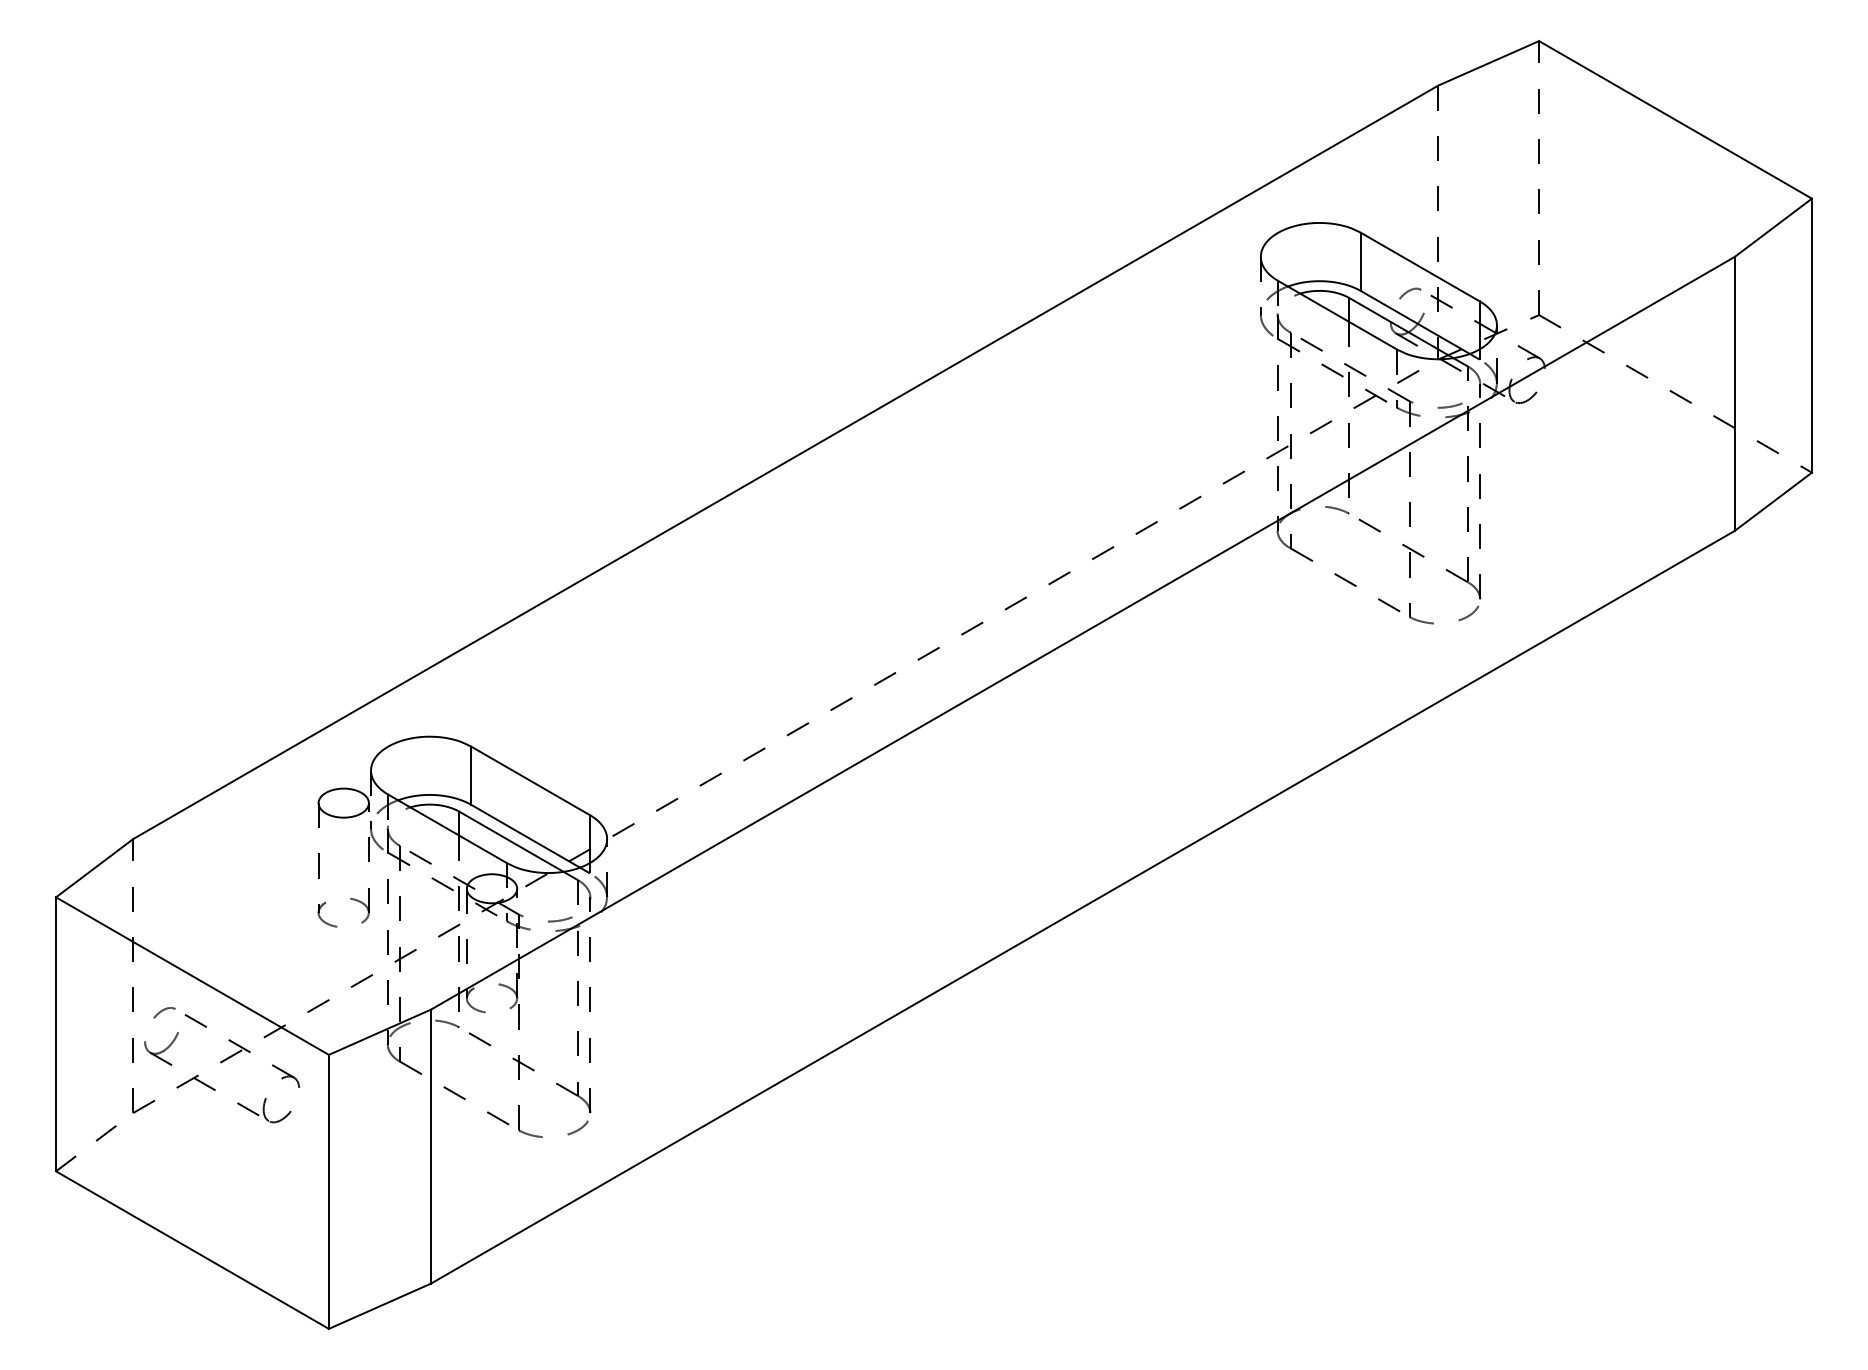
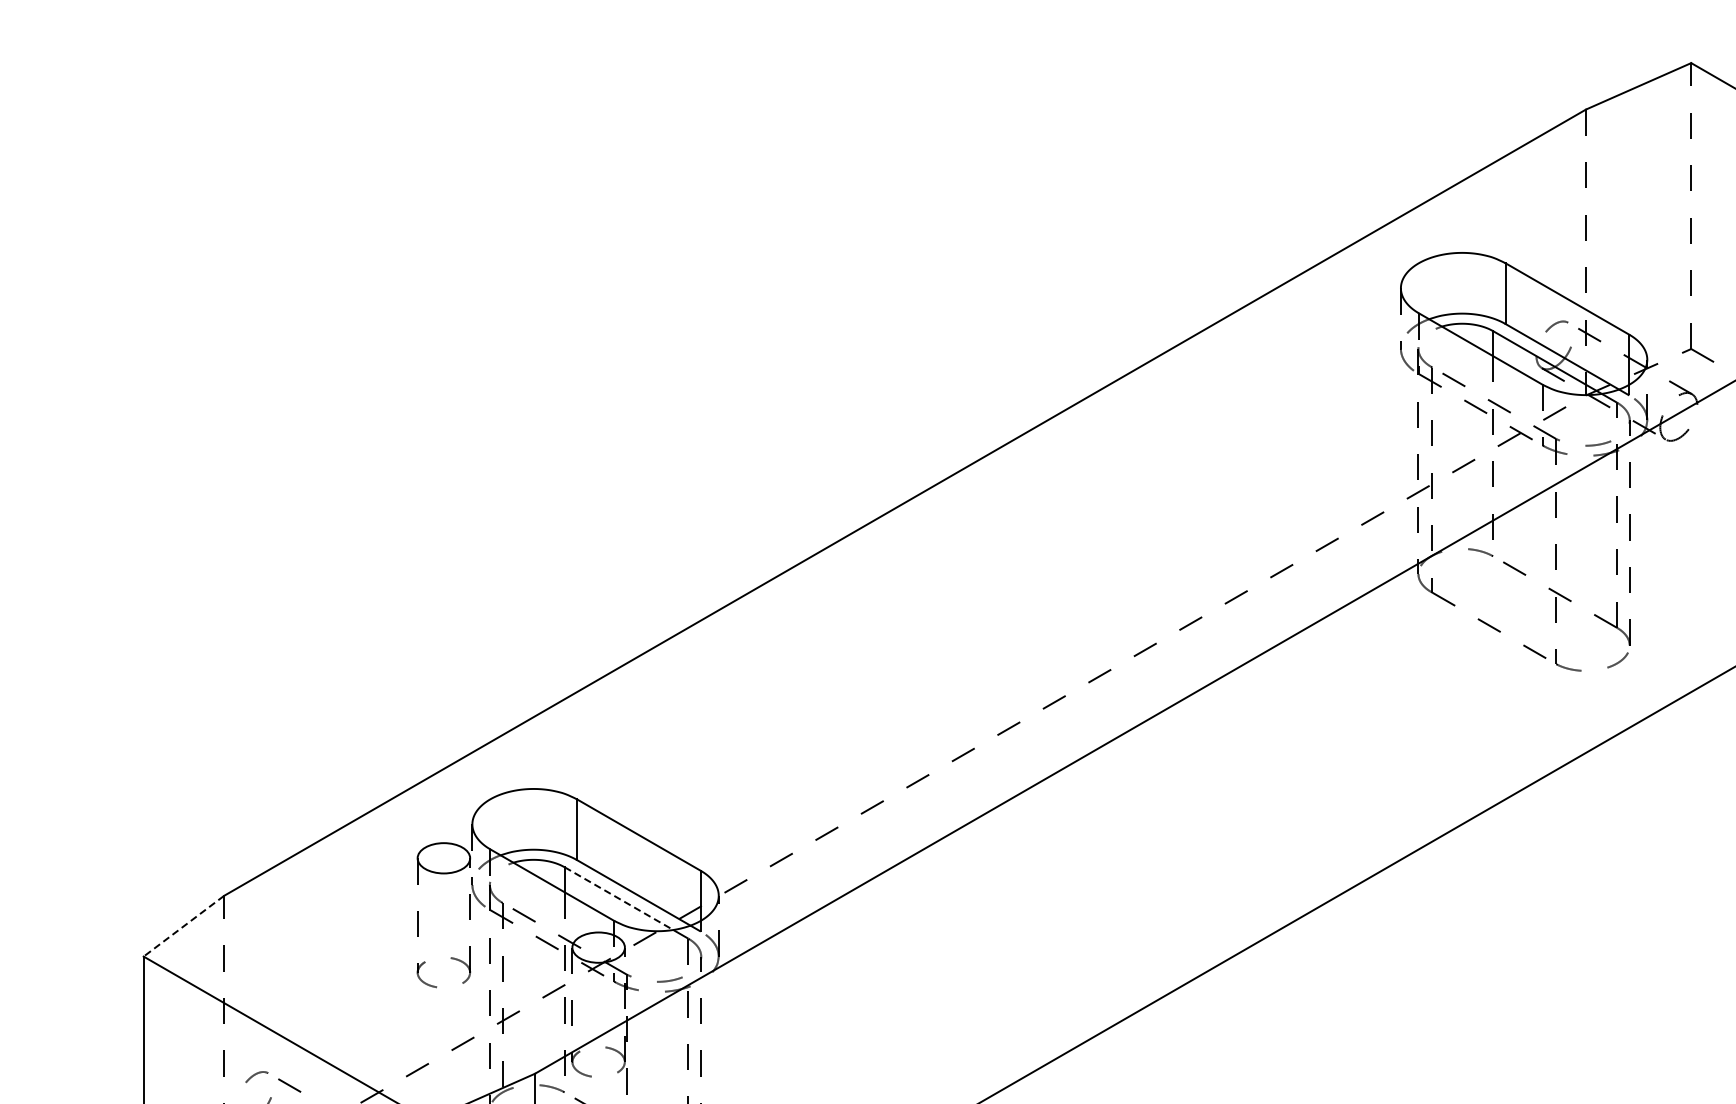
line: (511, 842) -> (618, 899), solid -> dashed
line: (94, 868) -> (183, 926), solid -> dashed

